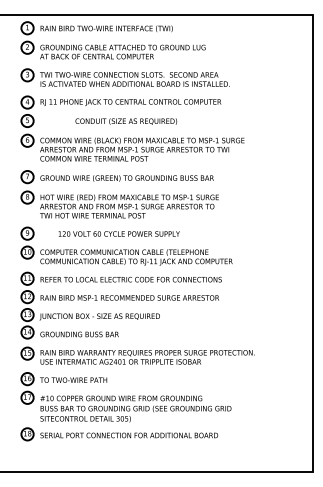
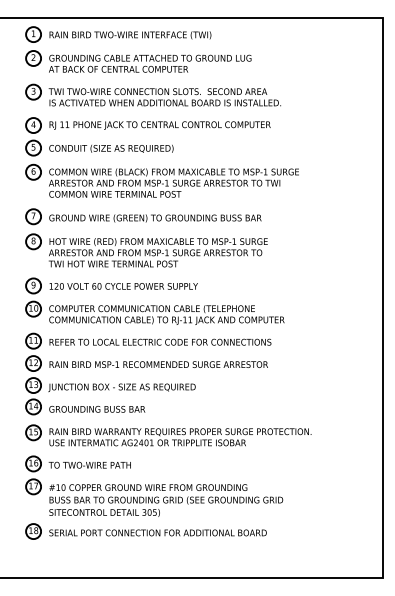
text: (126, 121) -> (111, 148), moved
text: (119, 234) -> (123, 286), moved

